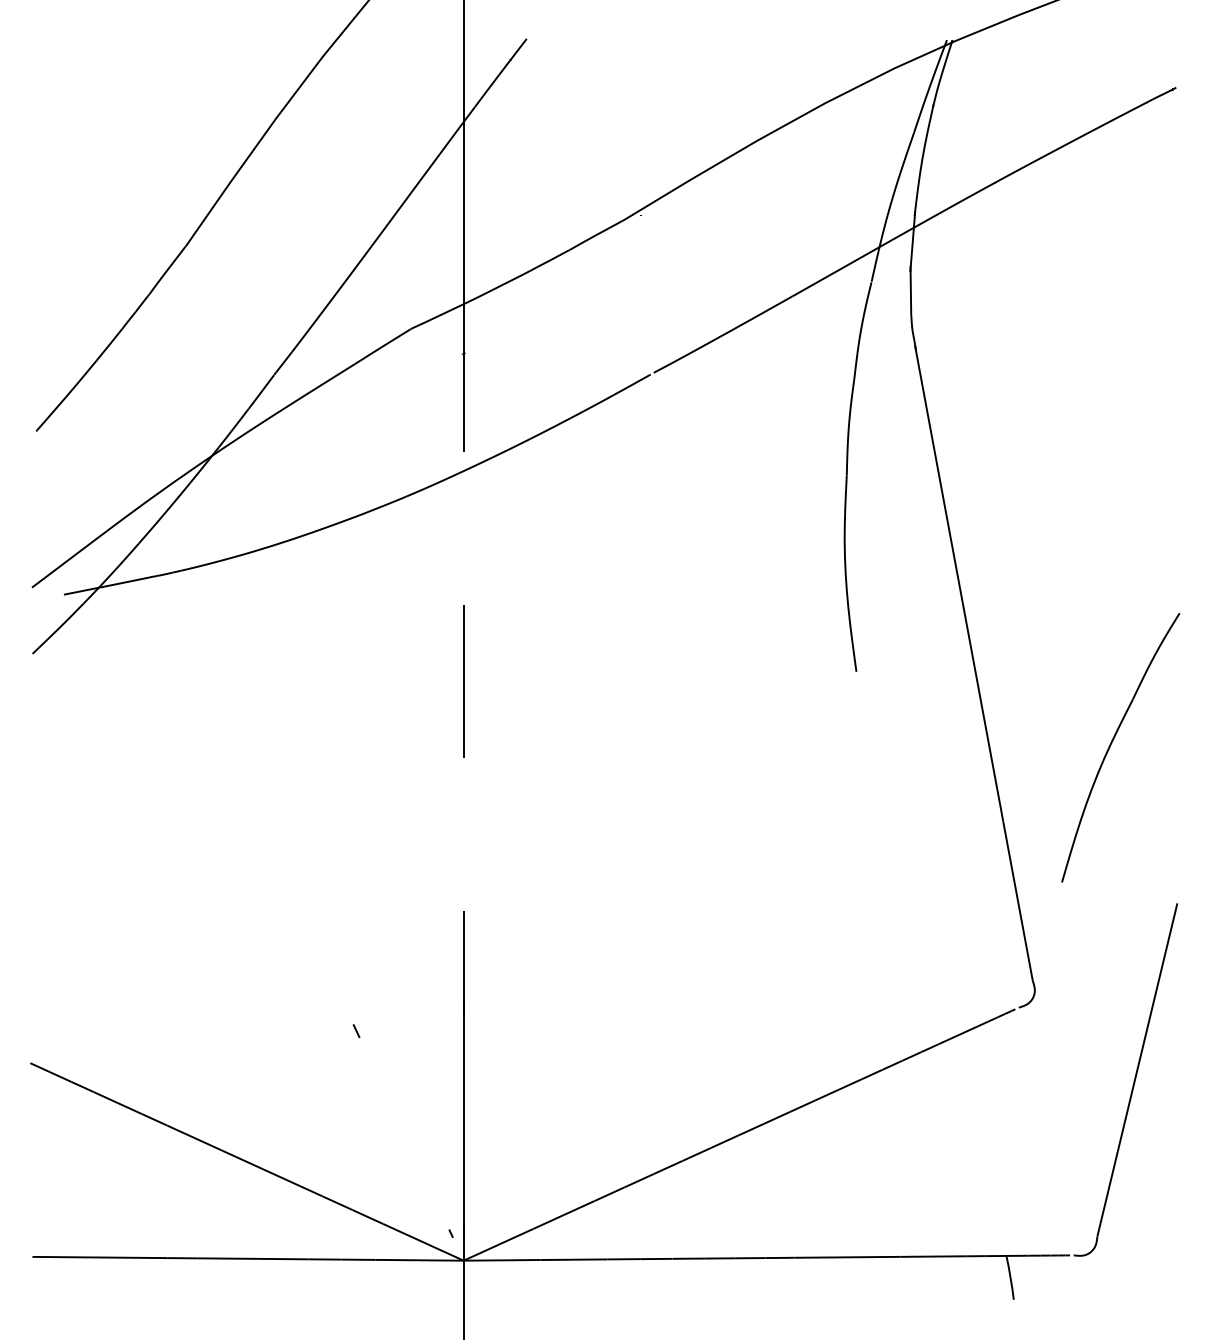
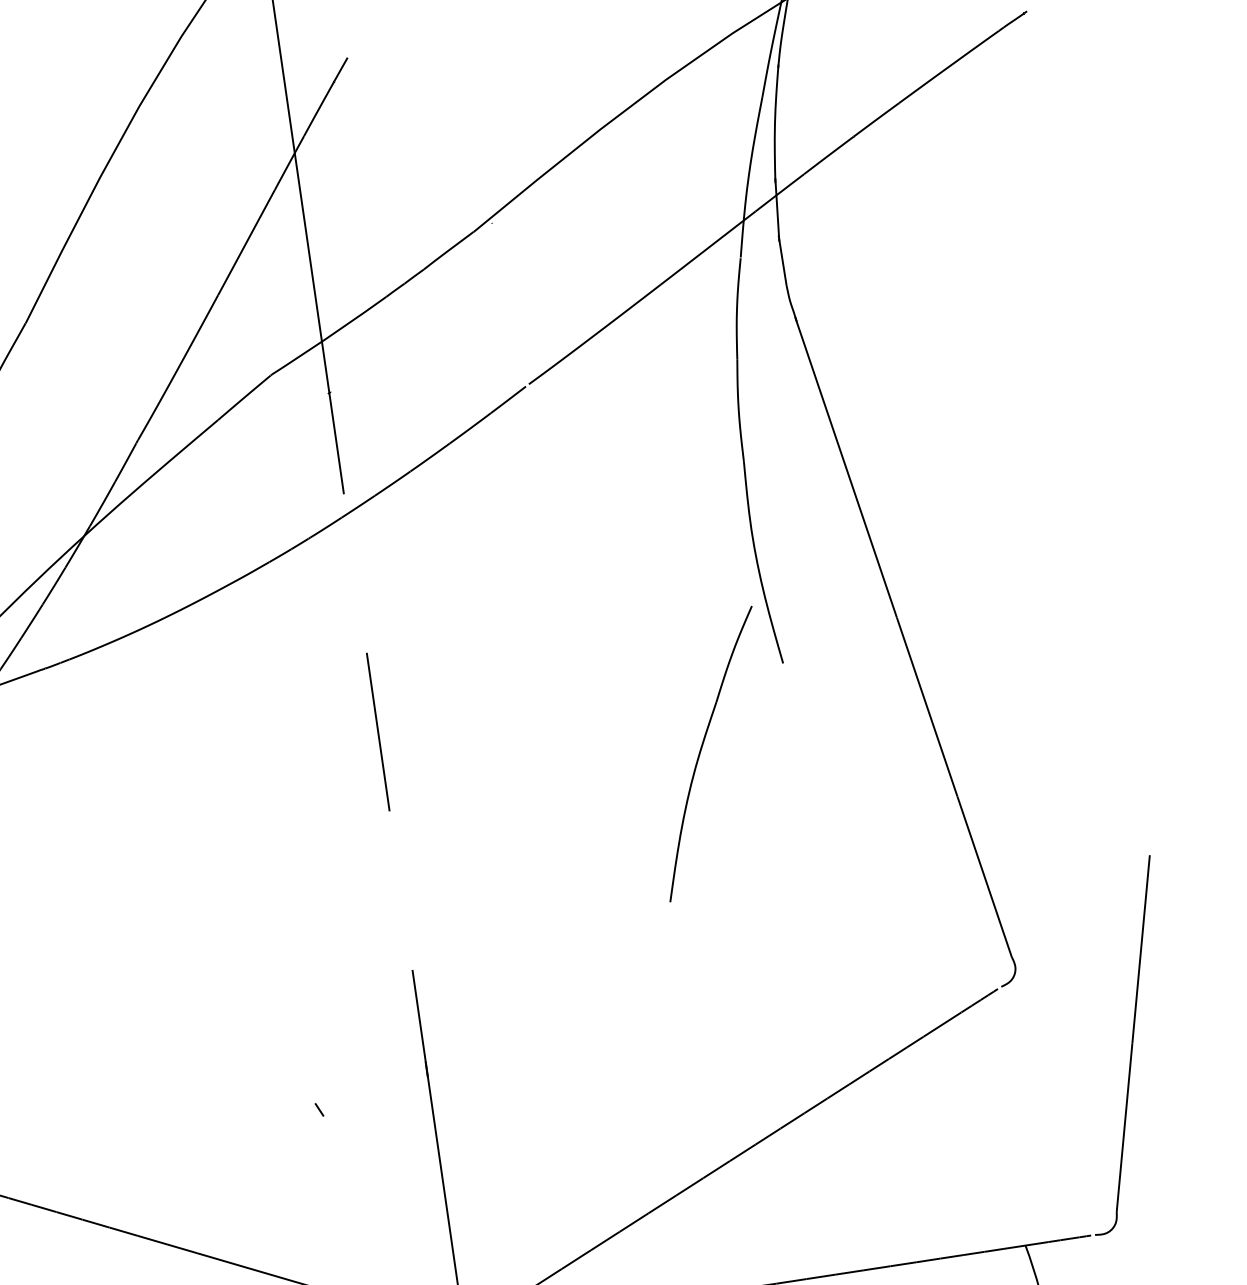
part: (1112, 743) -> (701, 750), moved

